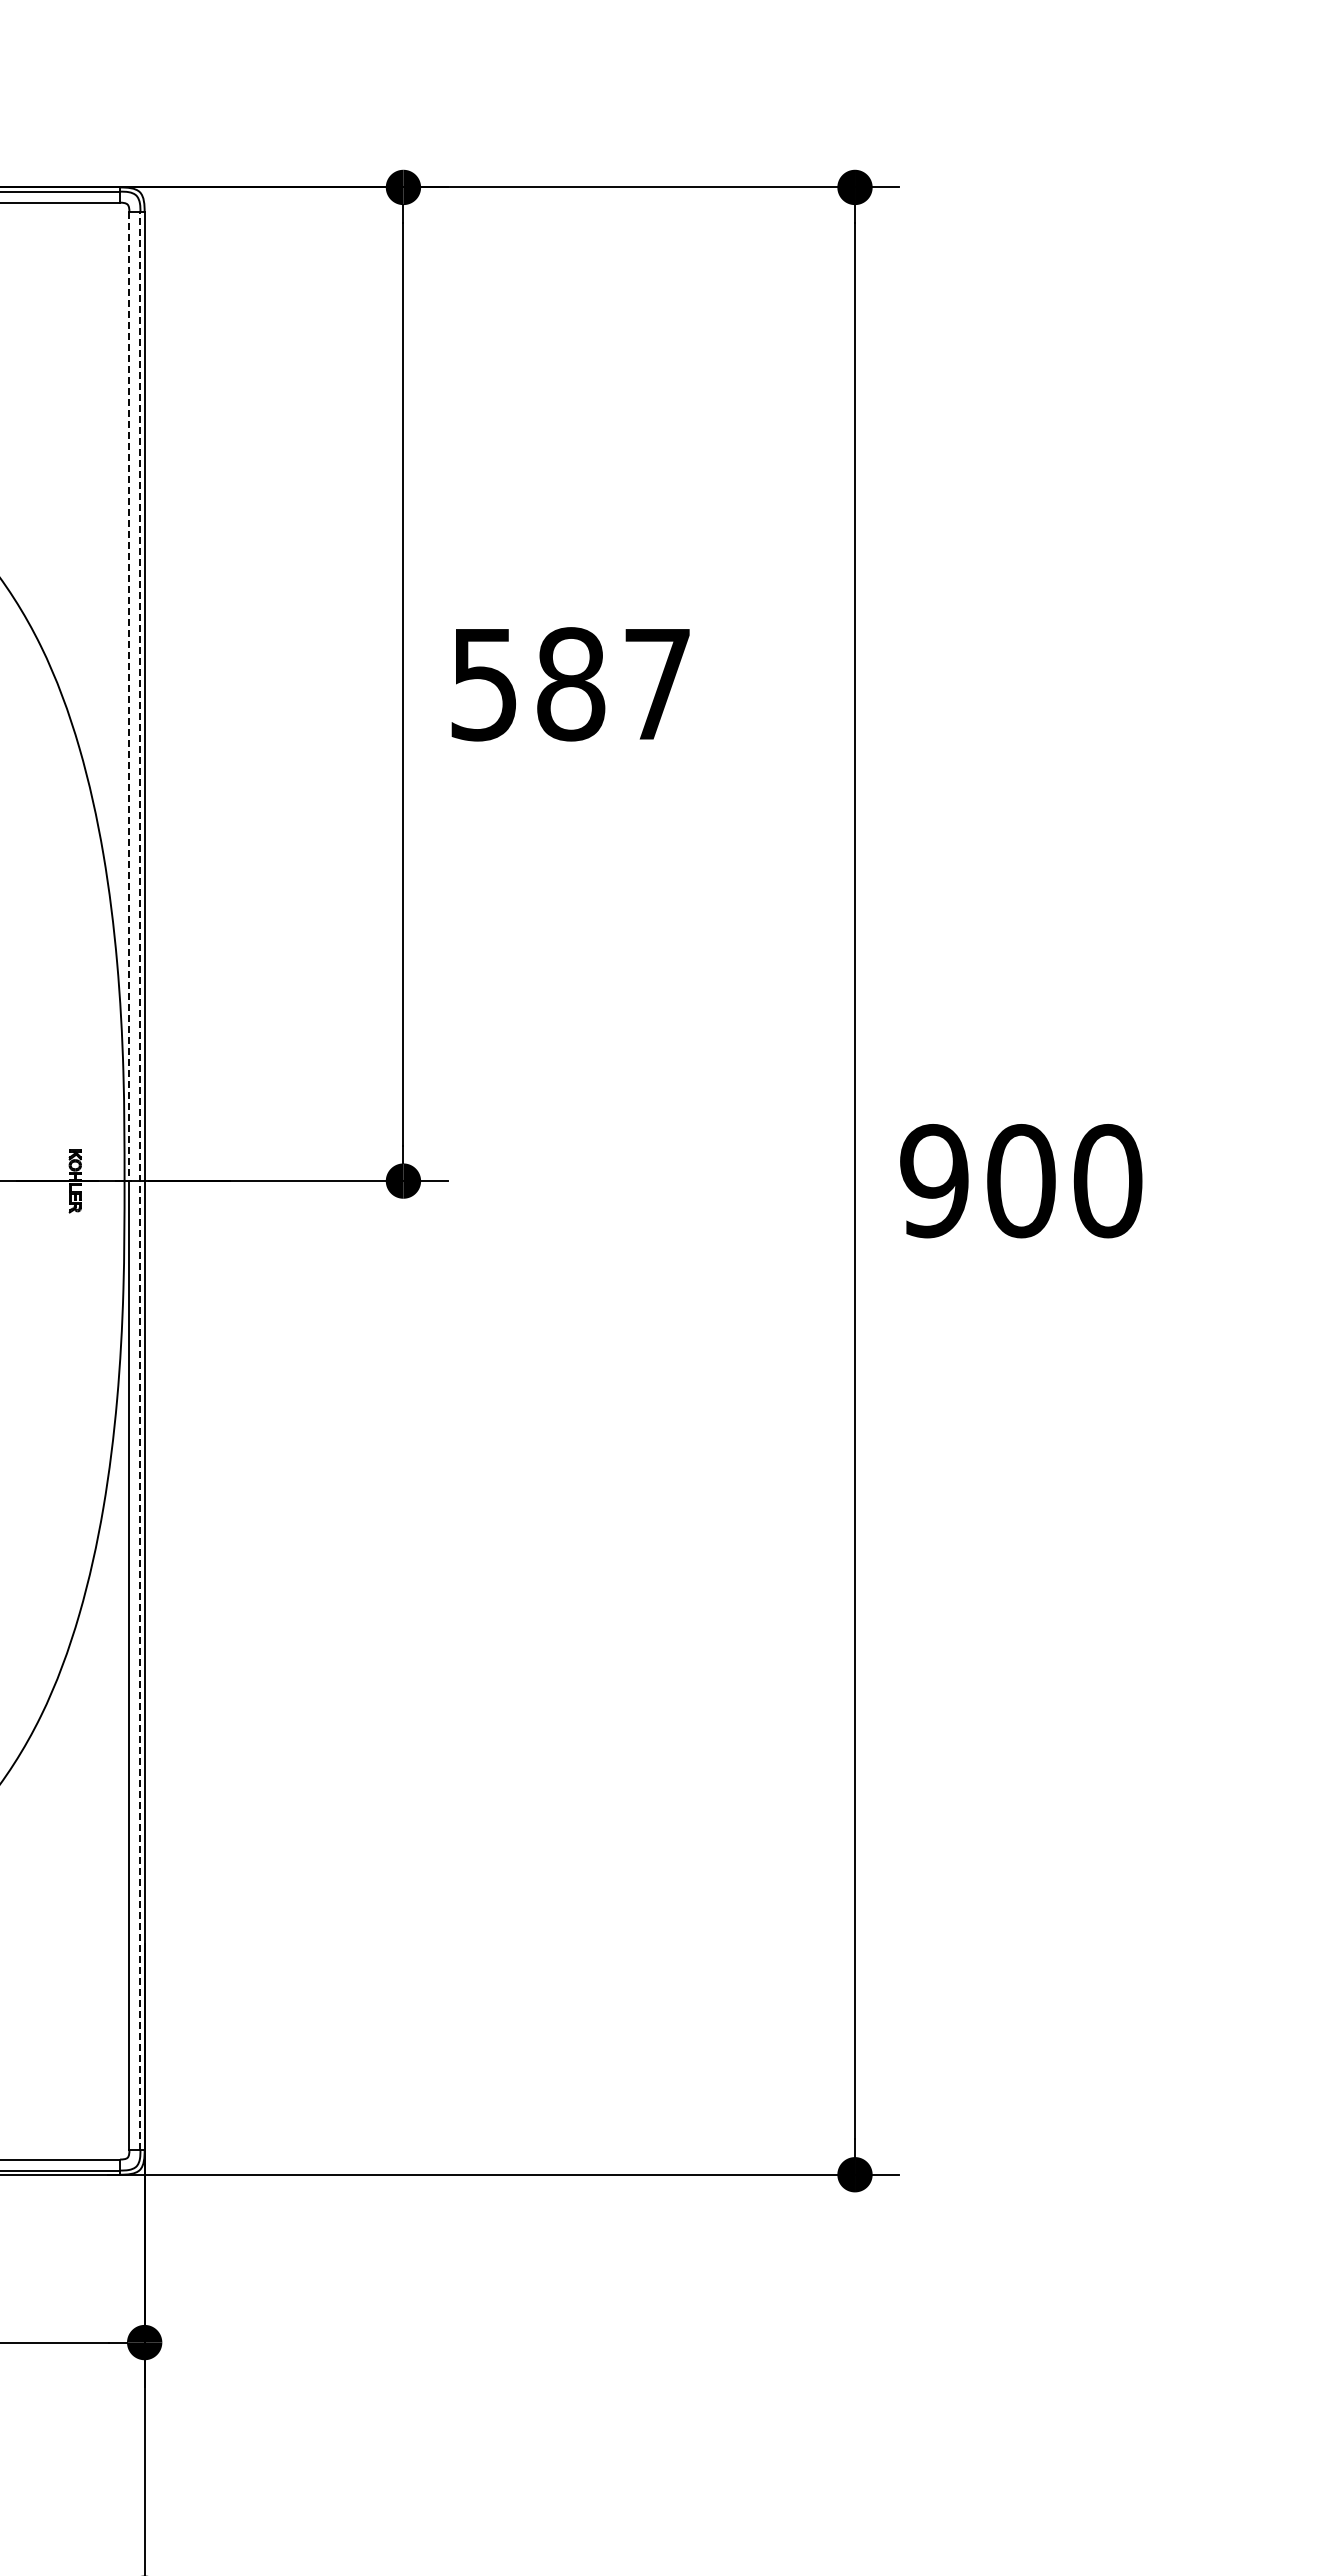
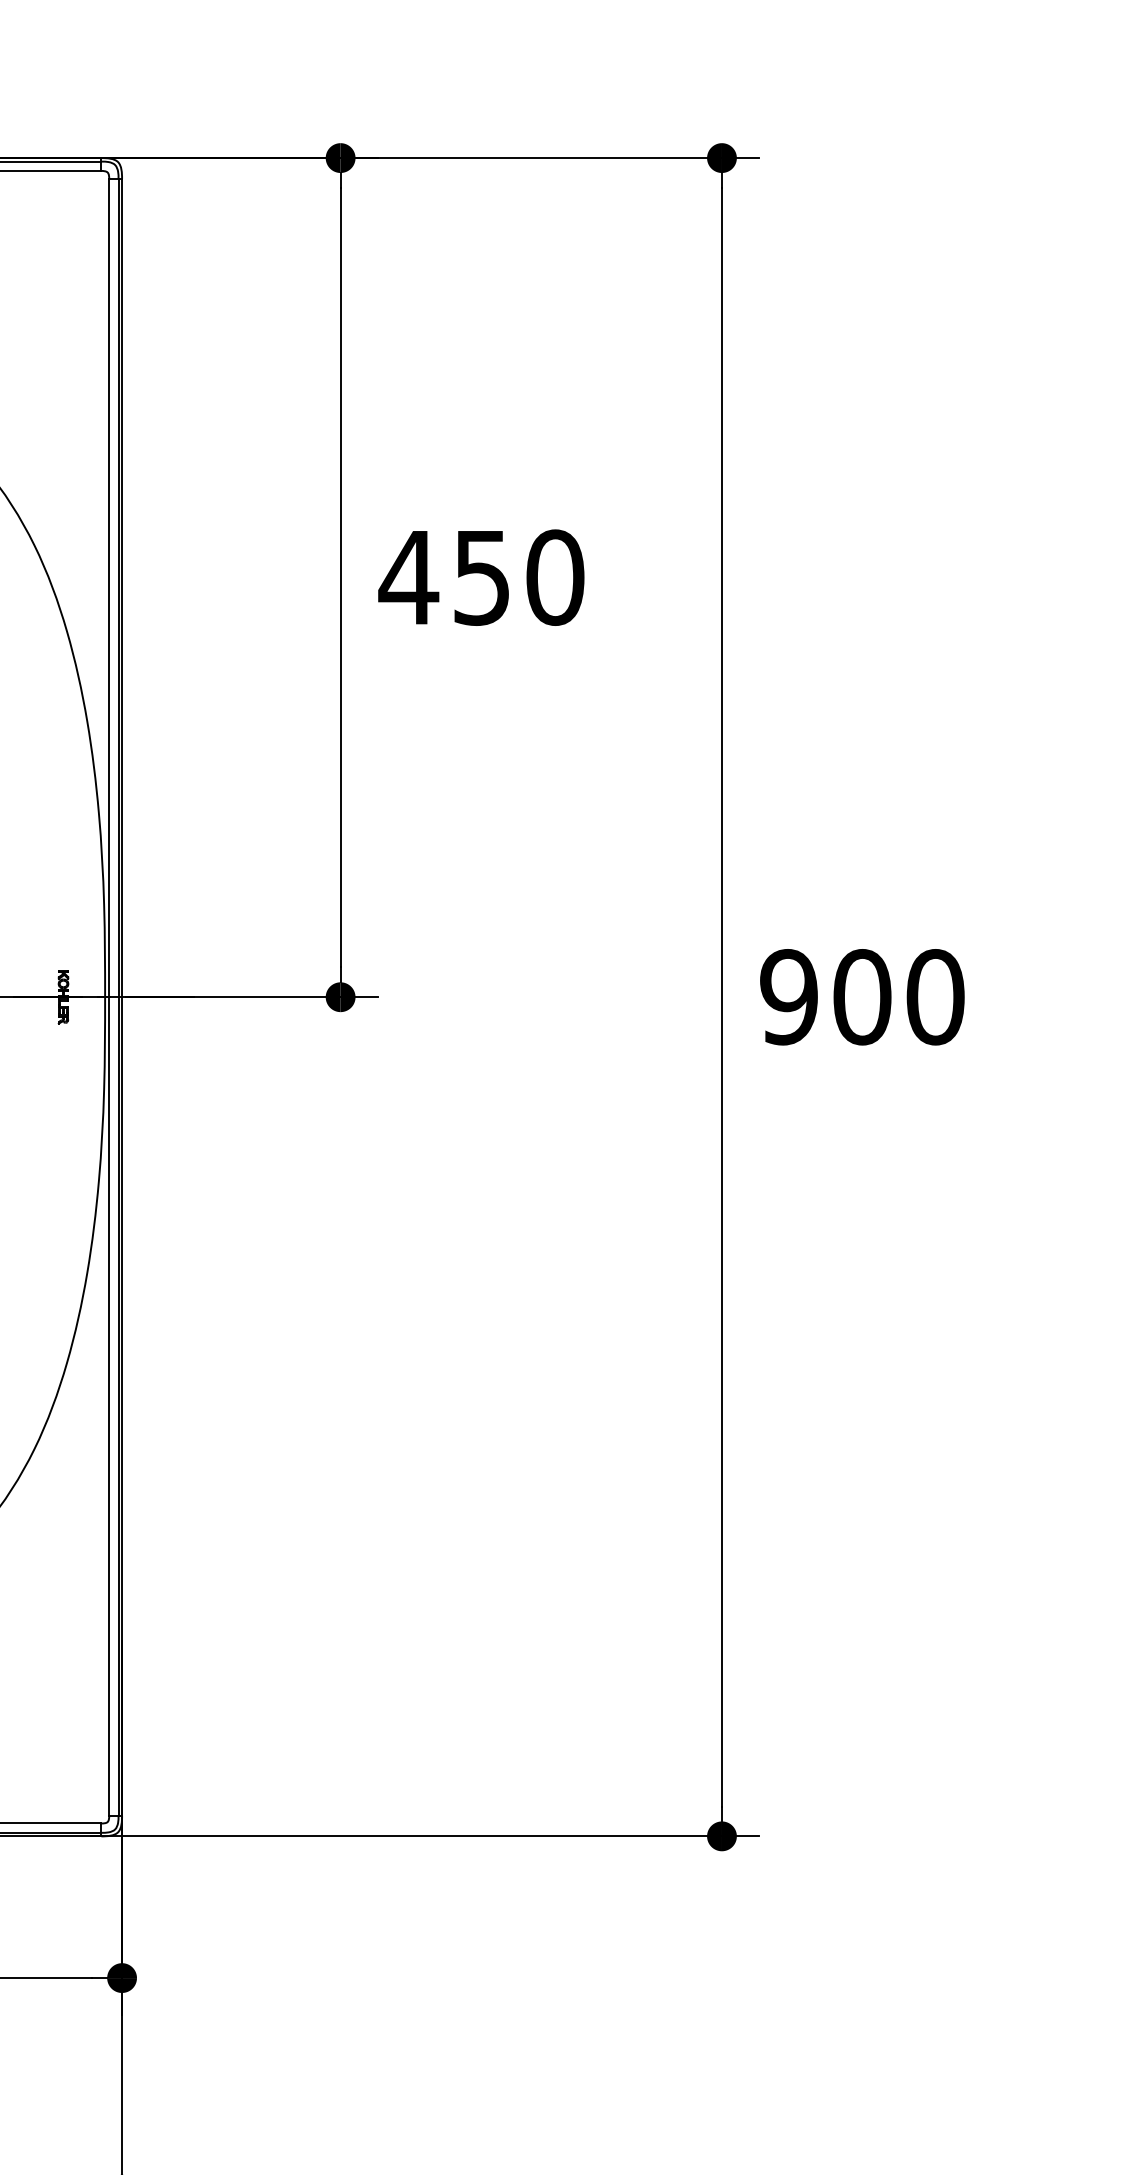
text: (570, 684) -> (481, 577), 587 -> 450
line: (129, 696) -> (109, 587), dashed -> solid
line: (140, 1180) -> (118, 996), dashed -> solid

